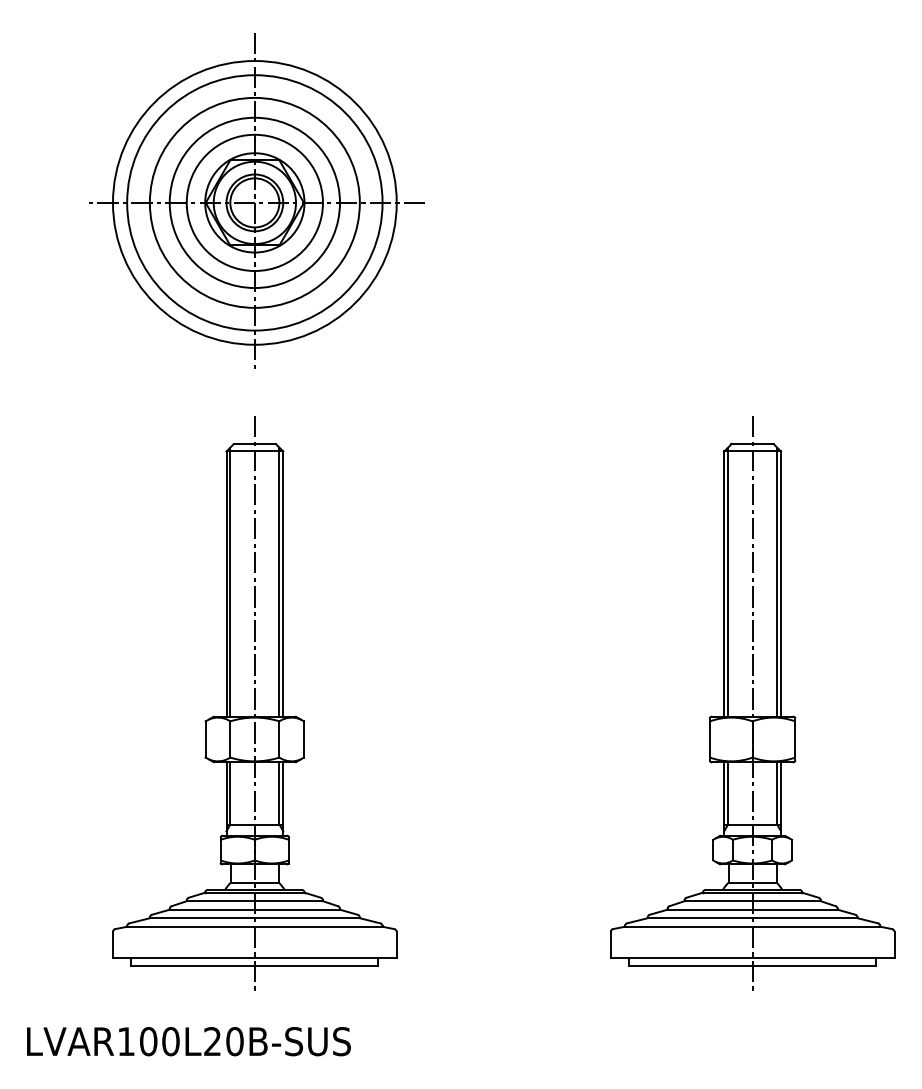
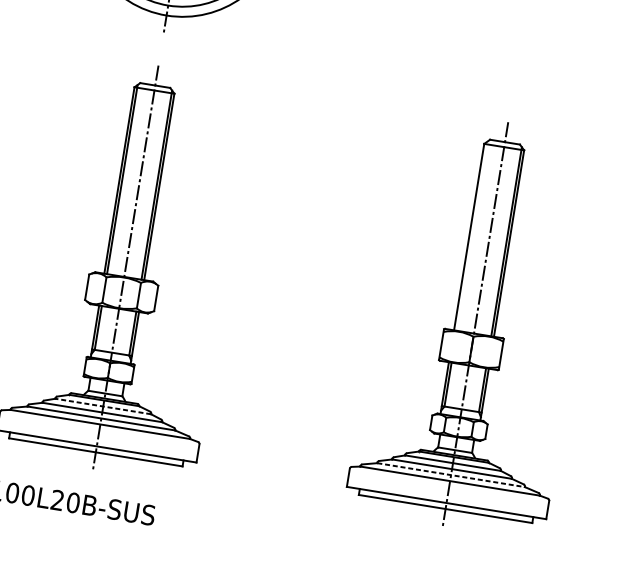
line: (728, 581) -> (472, 235), removed
line: (254, 901) -> (103, 406), solid -> dashed
line: (752, 918) -> (450, 475), solid -> dashed

